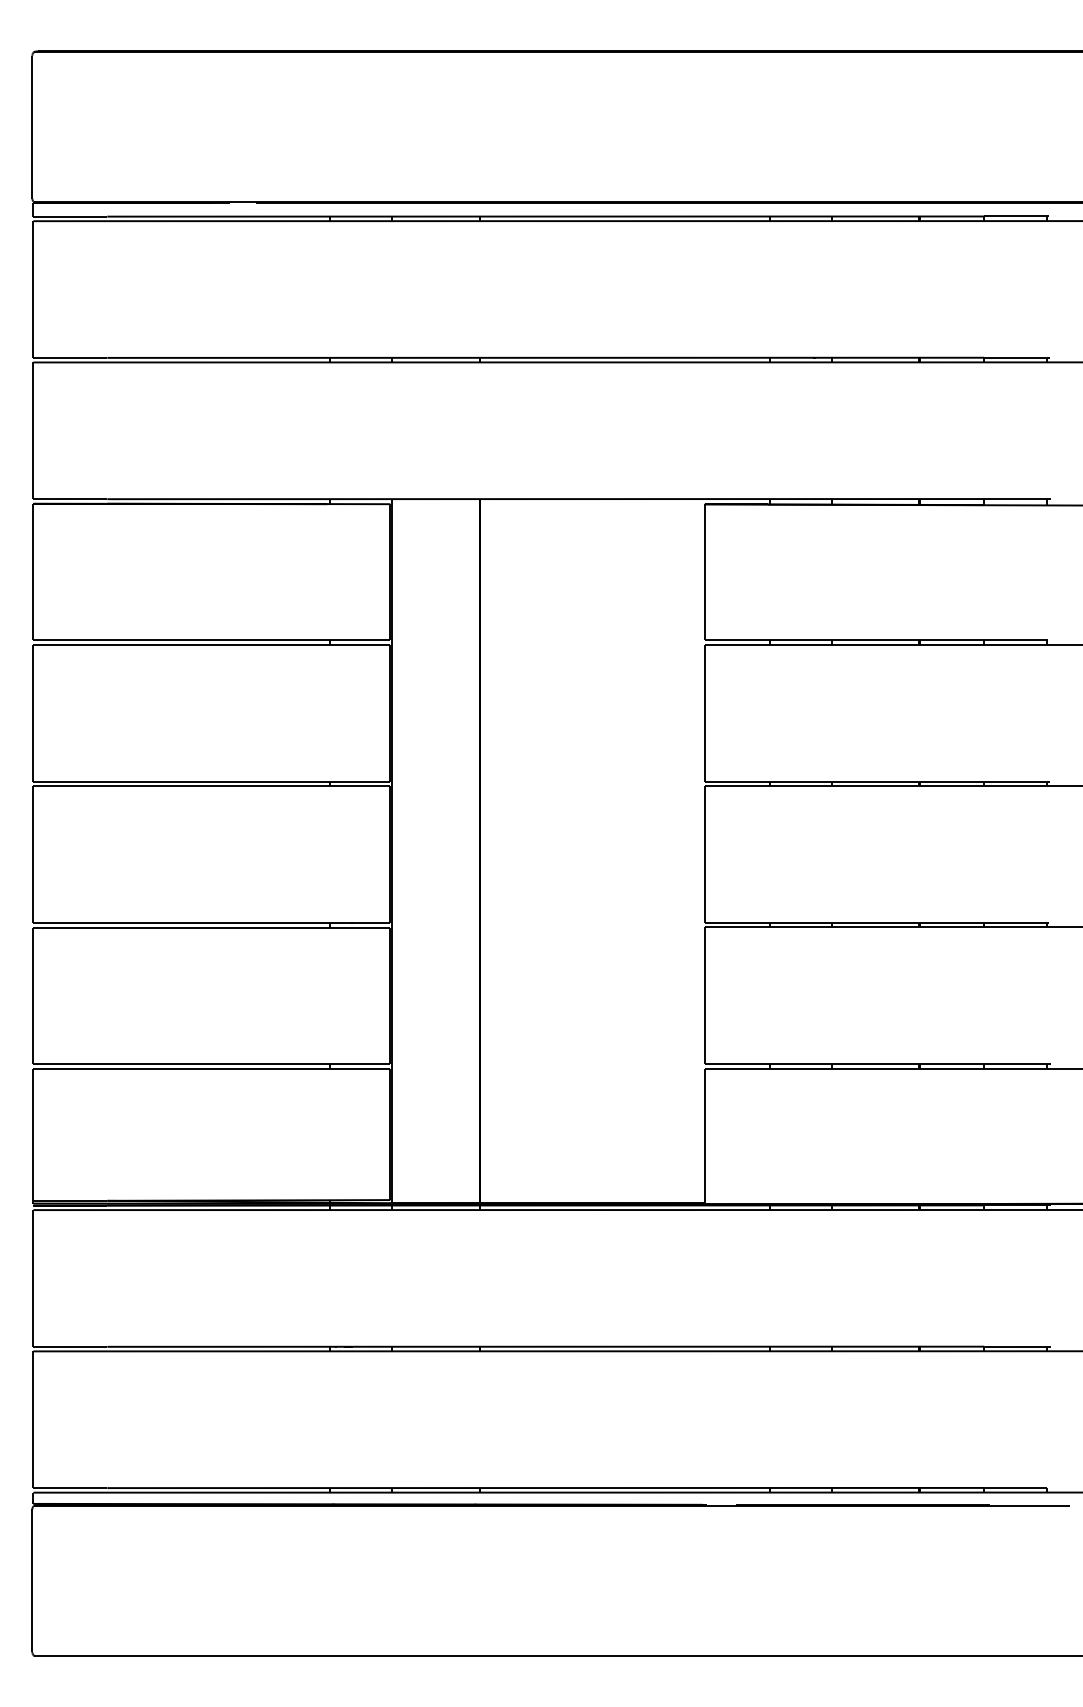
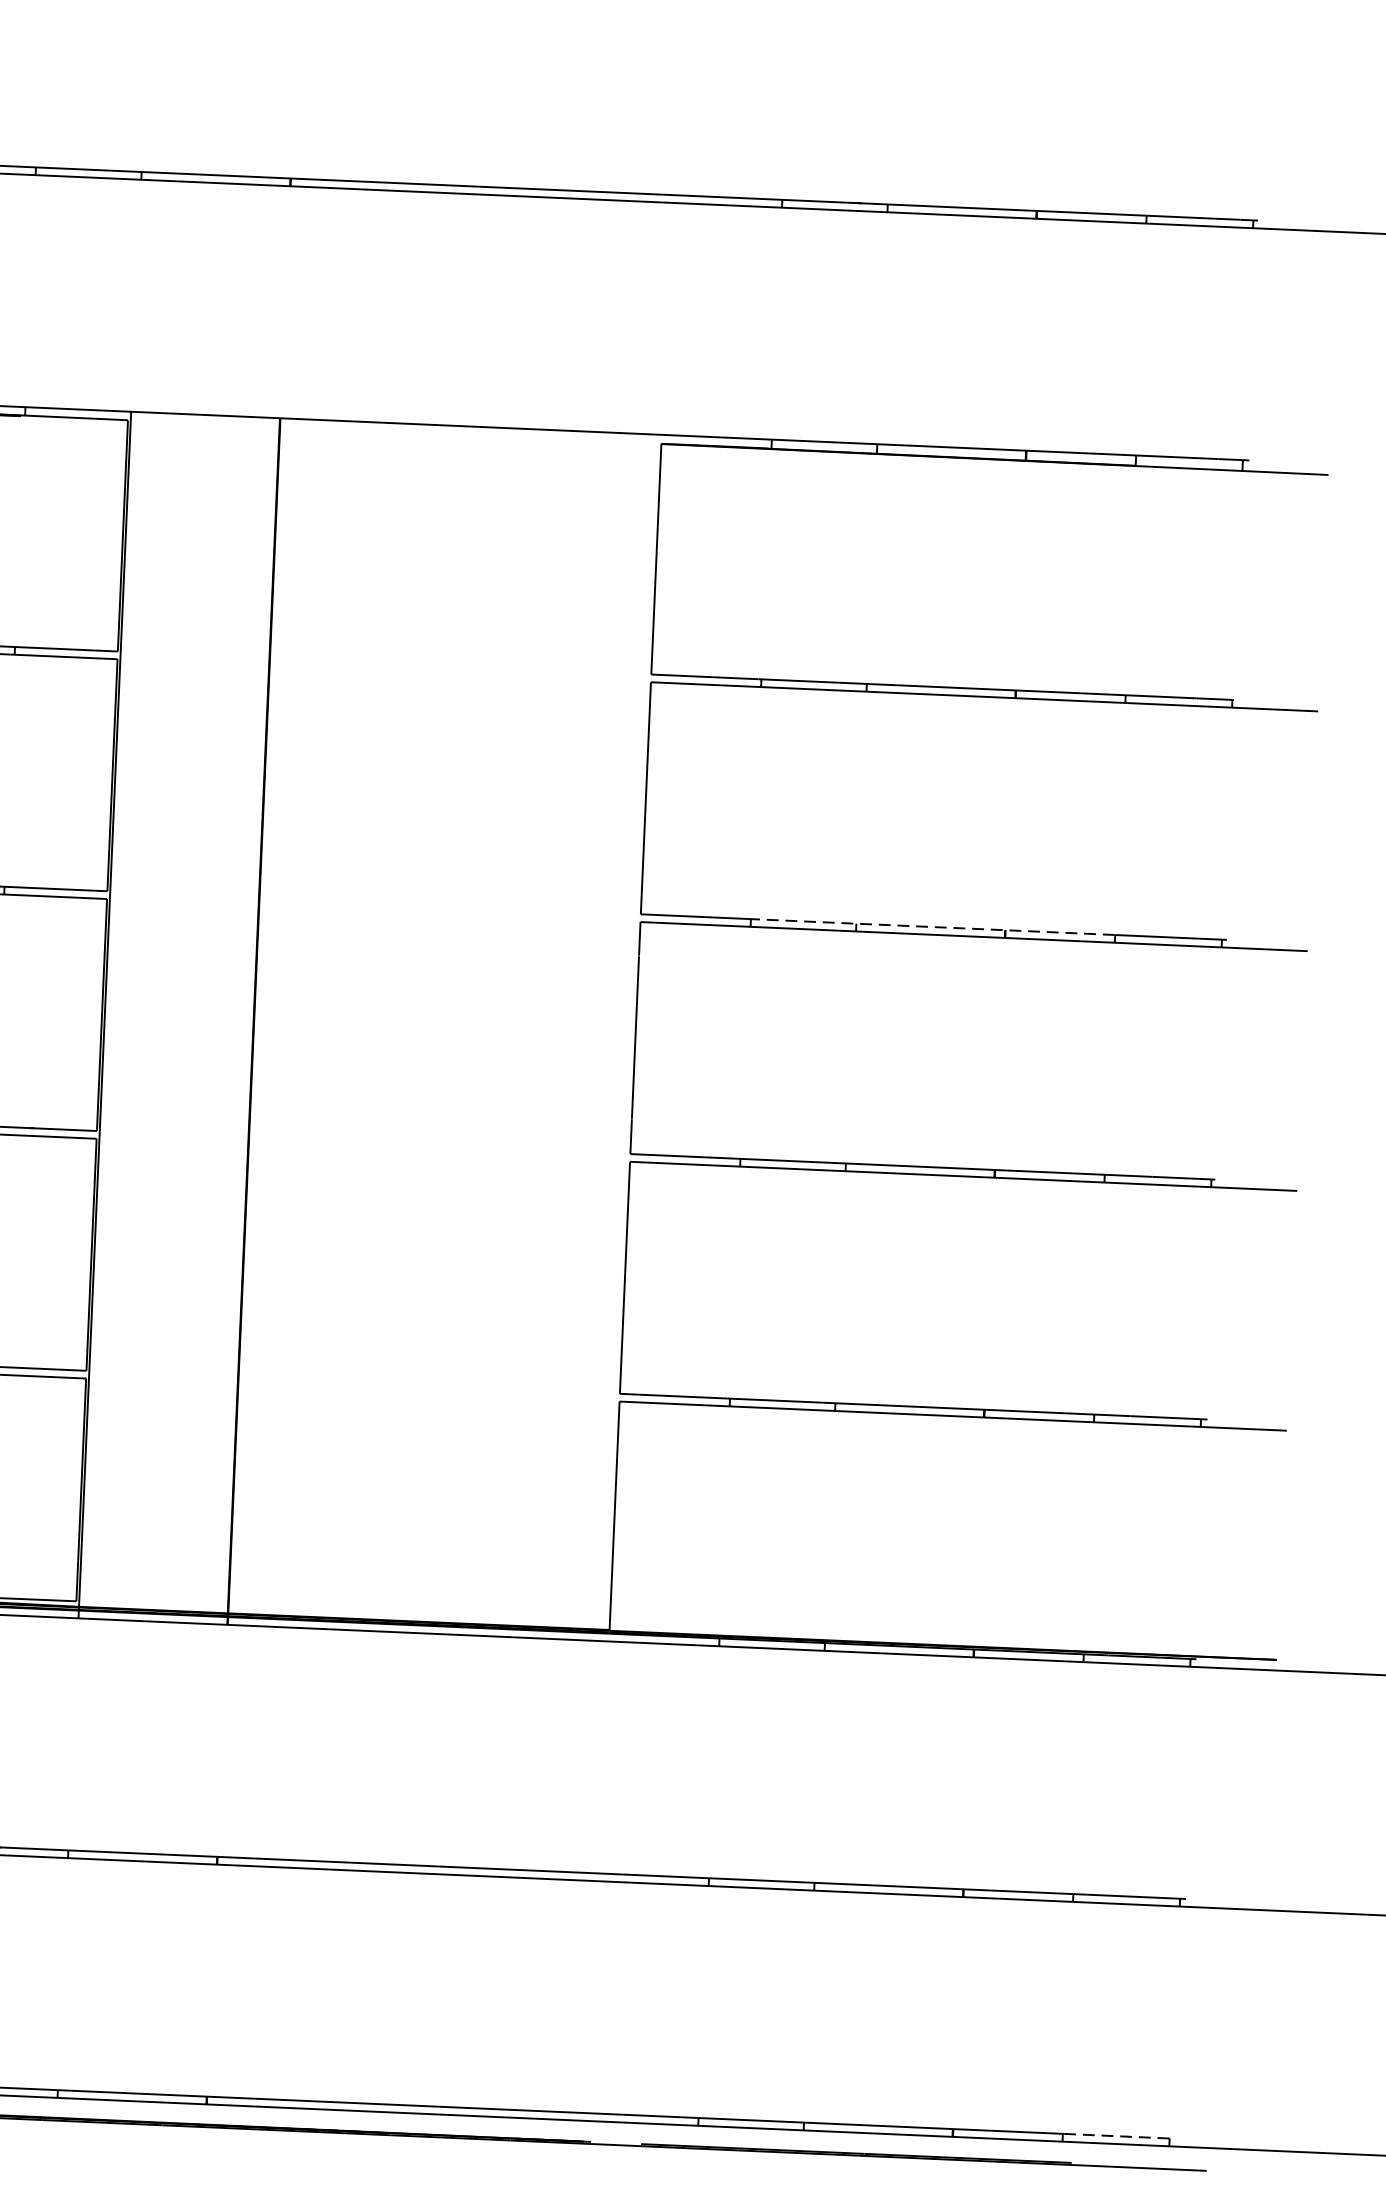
line: (876, 781) -> (932, 926), solid -> dashed
line: (1016, 1487) -> (1117, 2135), solid -> dashed

